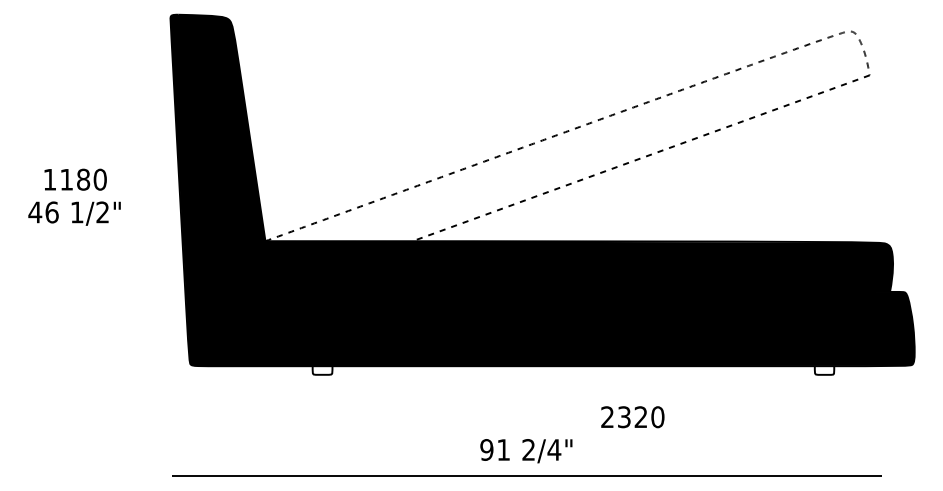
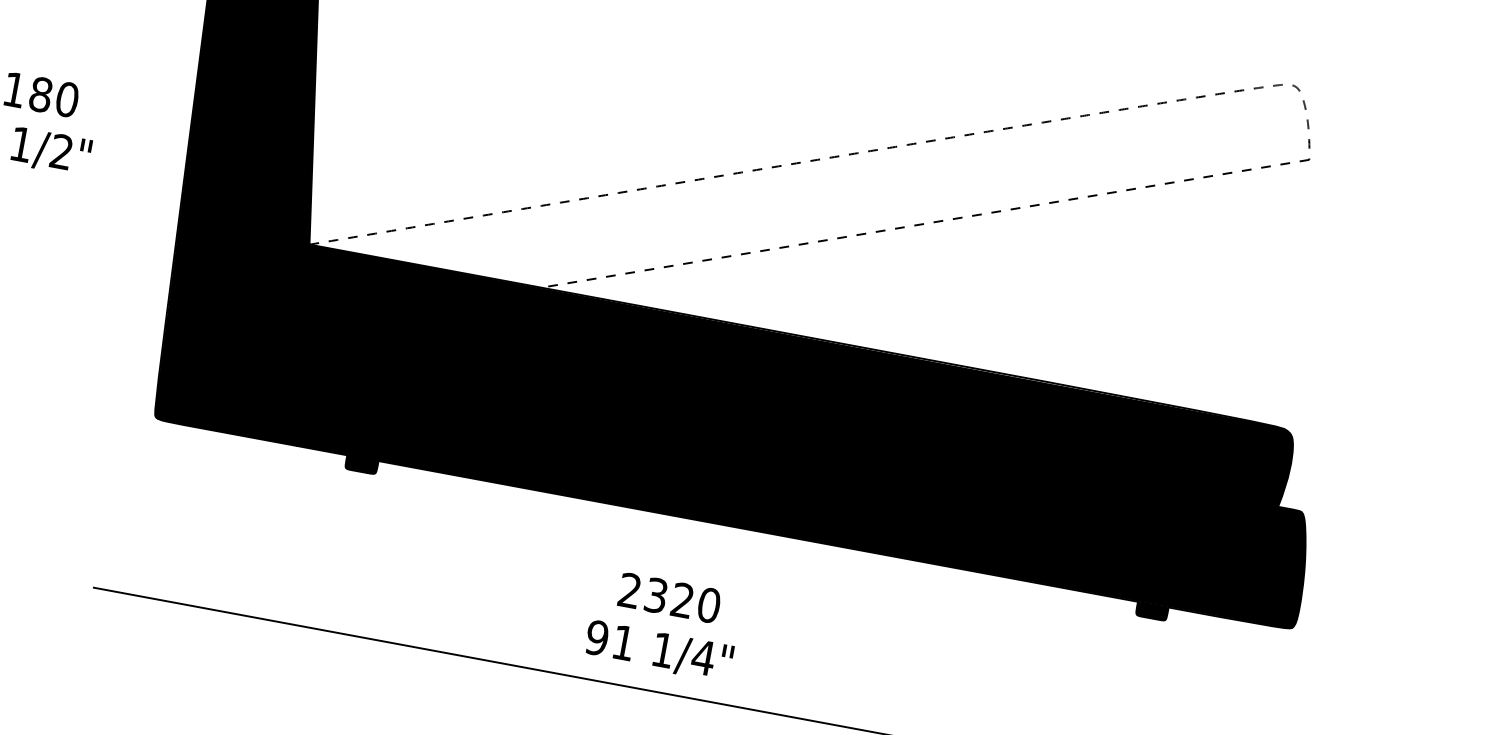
fill: (322, 370) -> (361, 464), added
fill: (824, 370) -> (1152, 611), added
text: (632, 417) -> (669, 598), moved
text: (528, 449) -> (662, 649), 2/4" -> 1/4"

